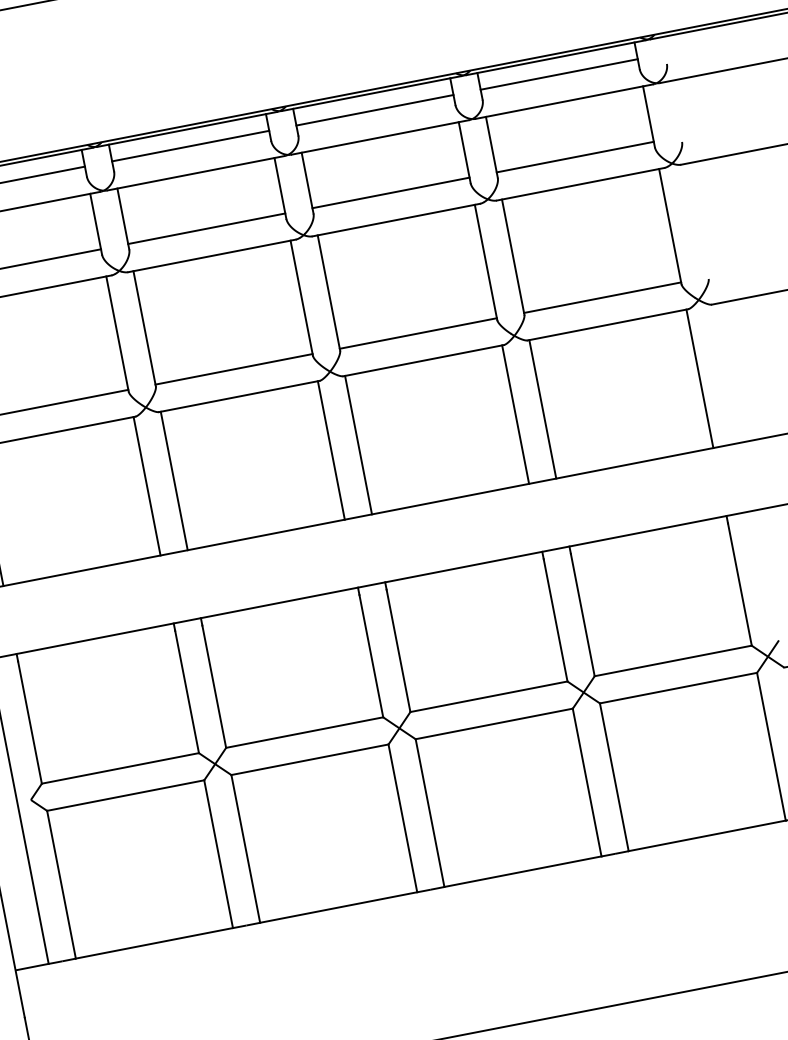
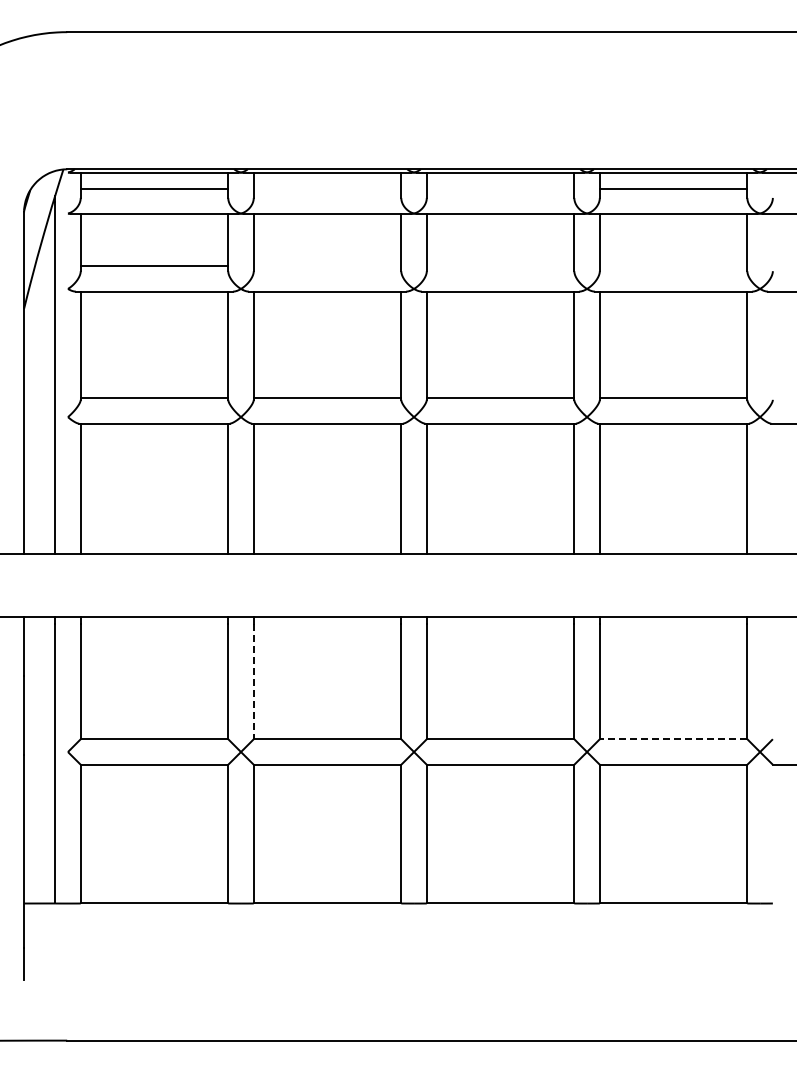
line: (374, 110) -> (500, 188), removed
line: (190, 146) -> (327, 188), removed
line: (575, 157) -> (673, 266), removed
line: (391, 193) -> (500, 266), removed
line: (206, 229) -> (327, 266), removed
line: (673, 661) -> (673, 739), solid -> dashed
line: (214, 687) -> (253, 682), solid -> dashed

